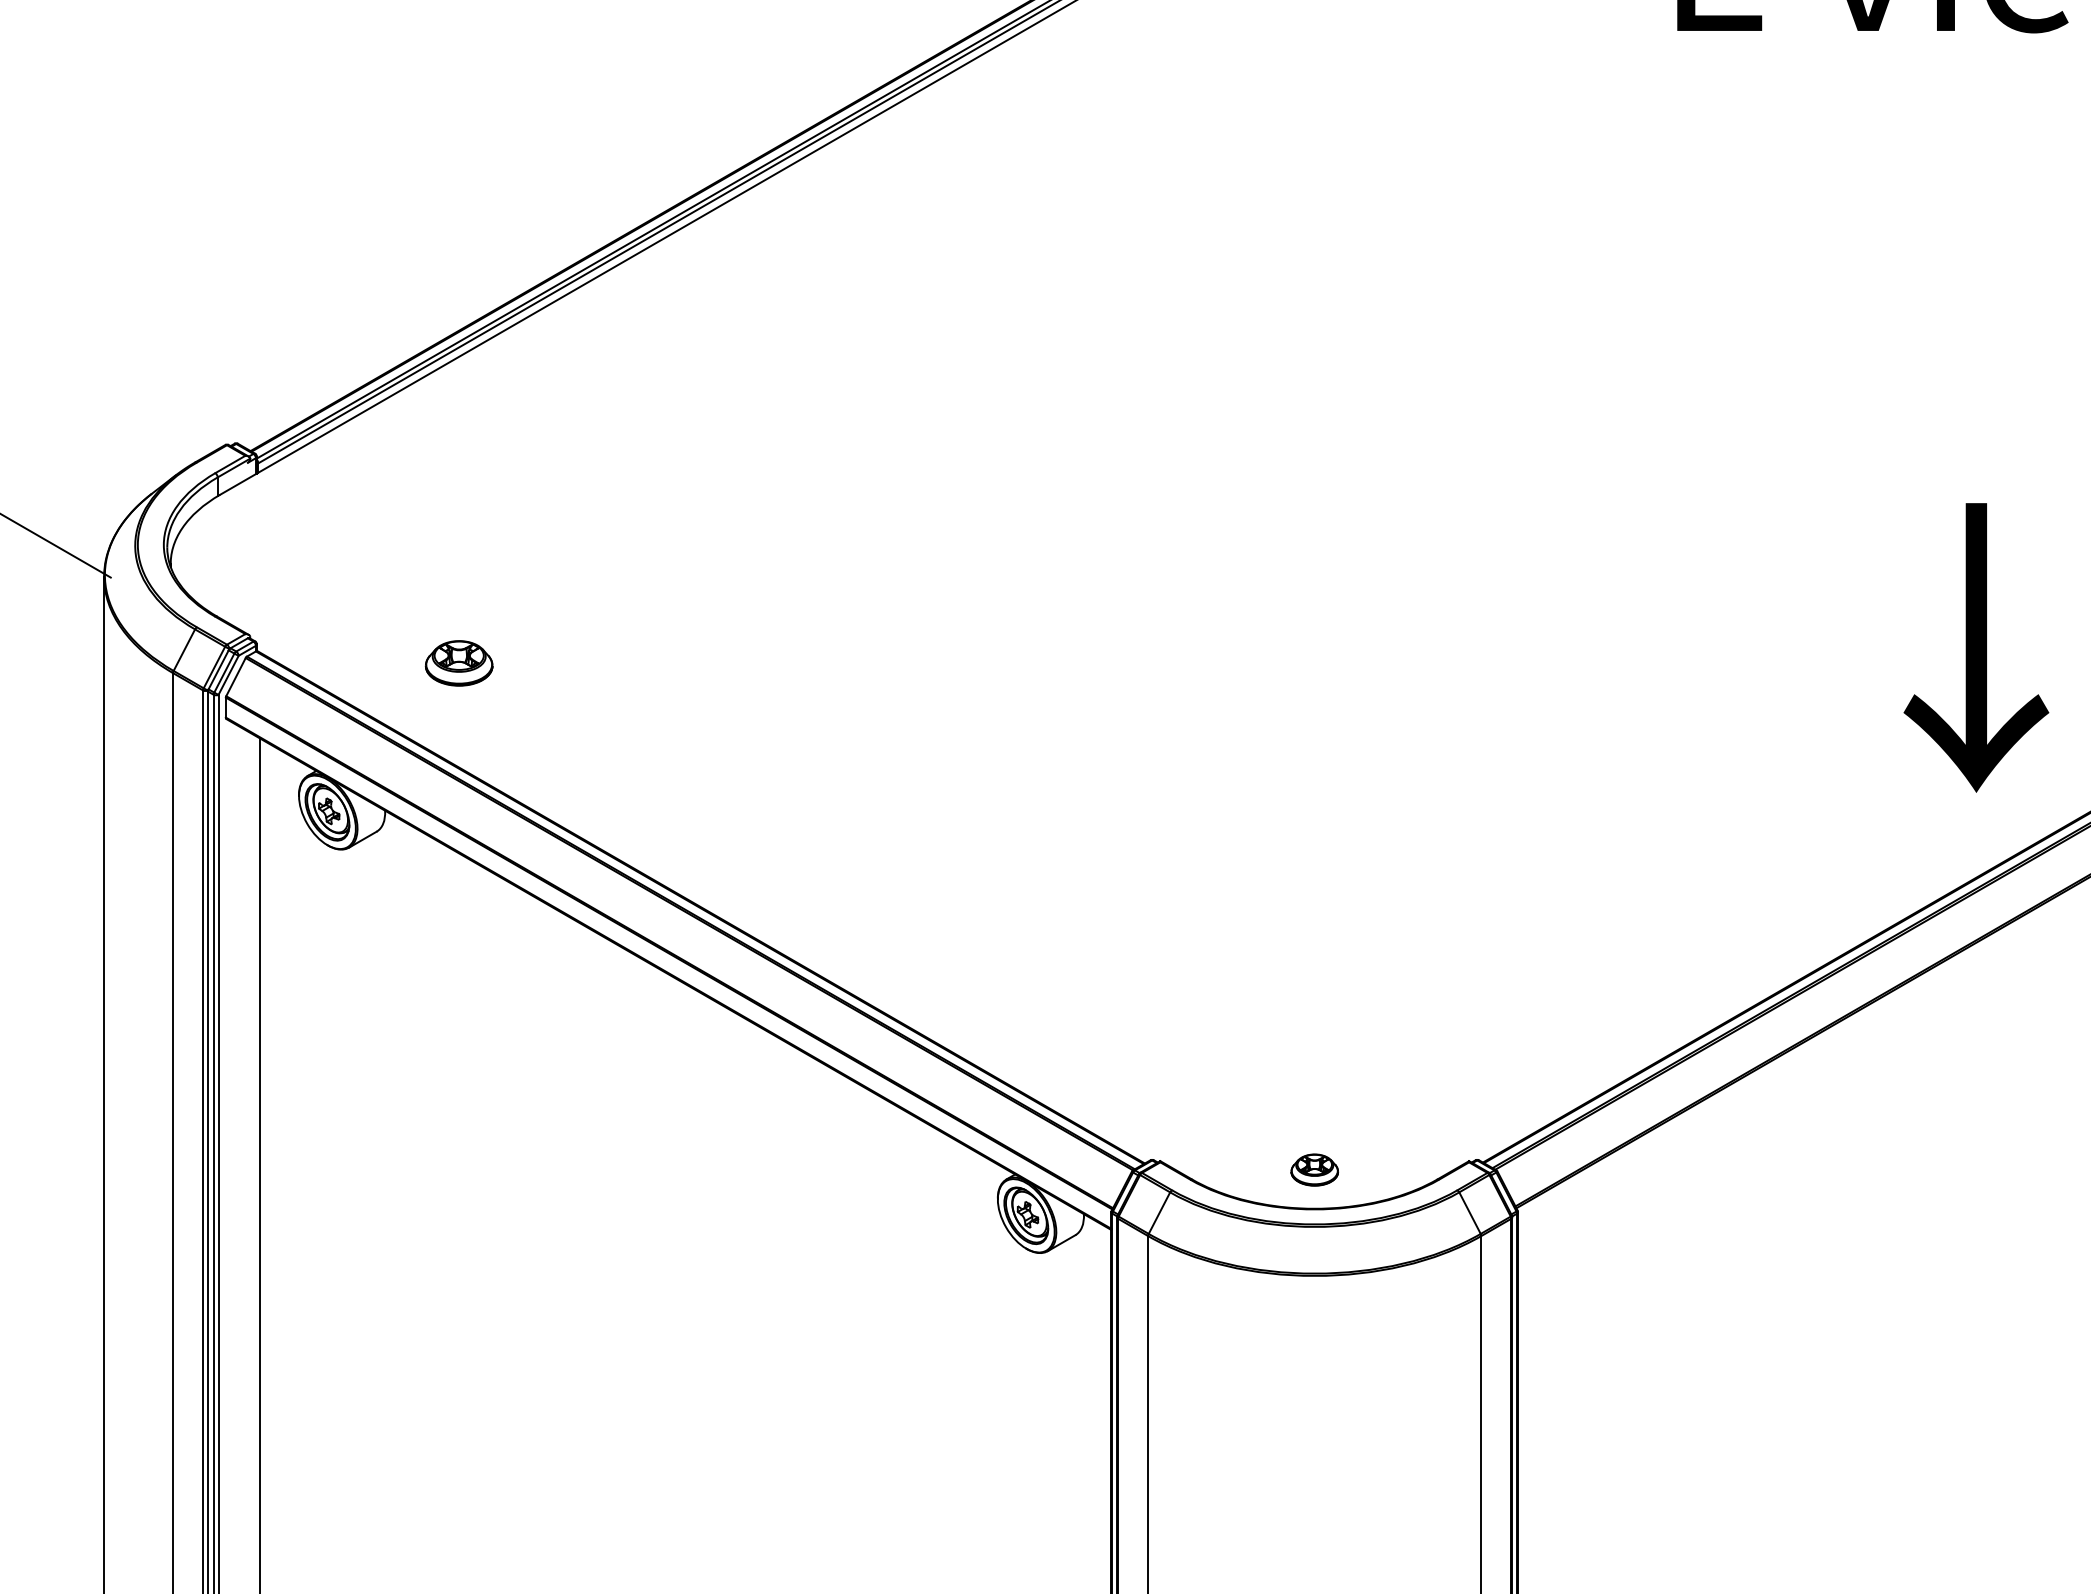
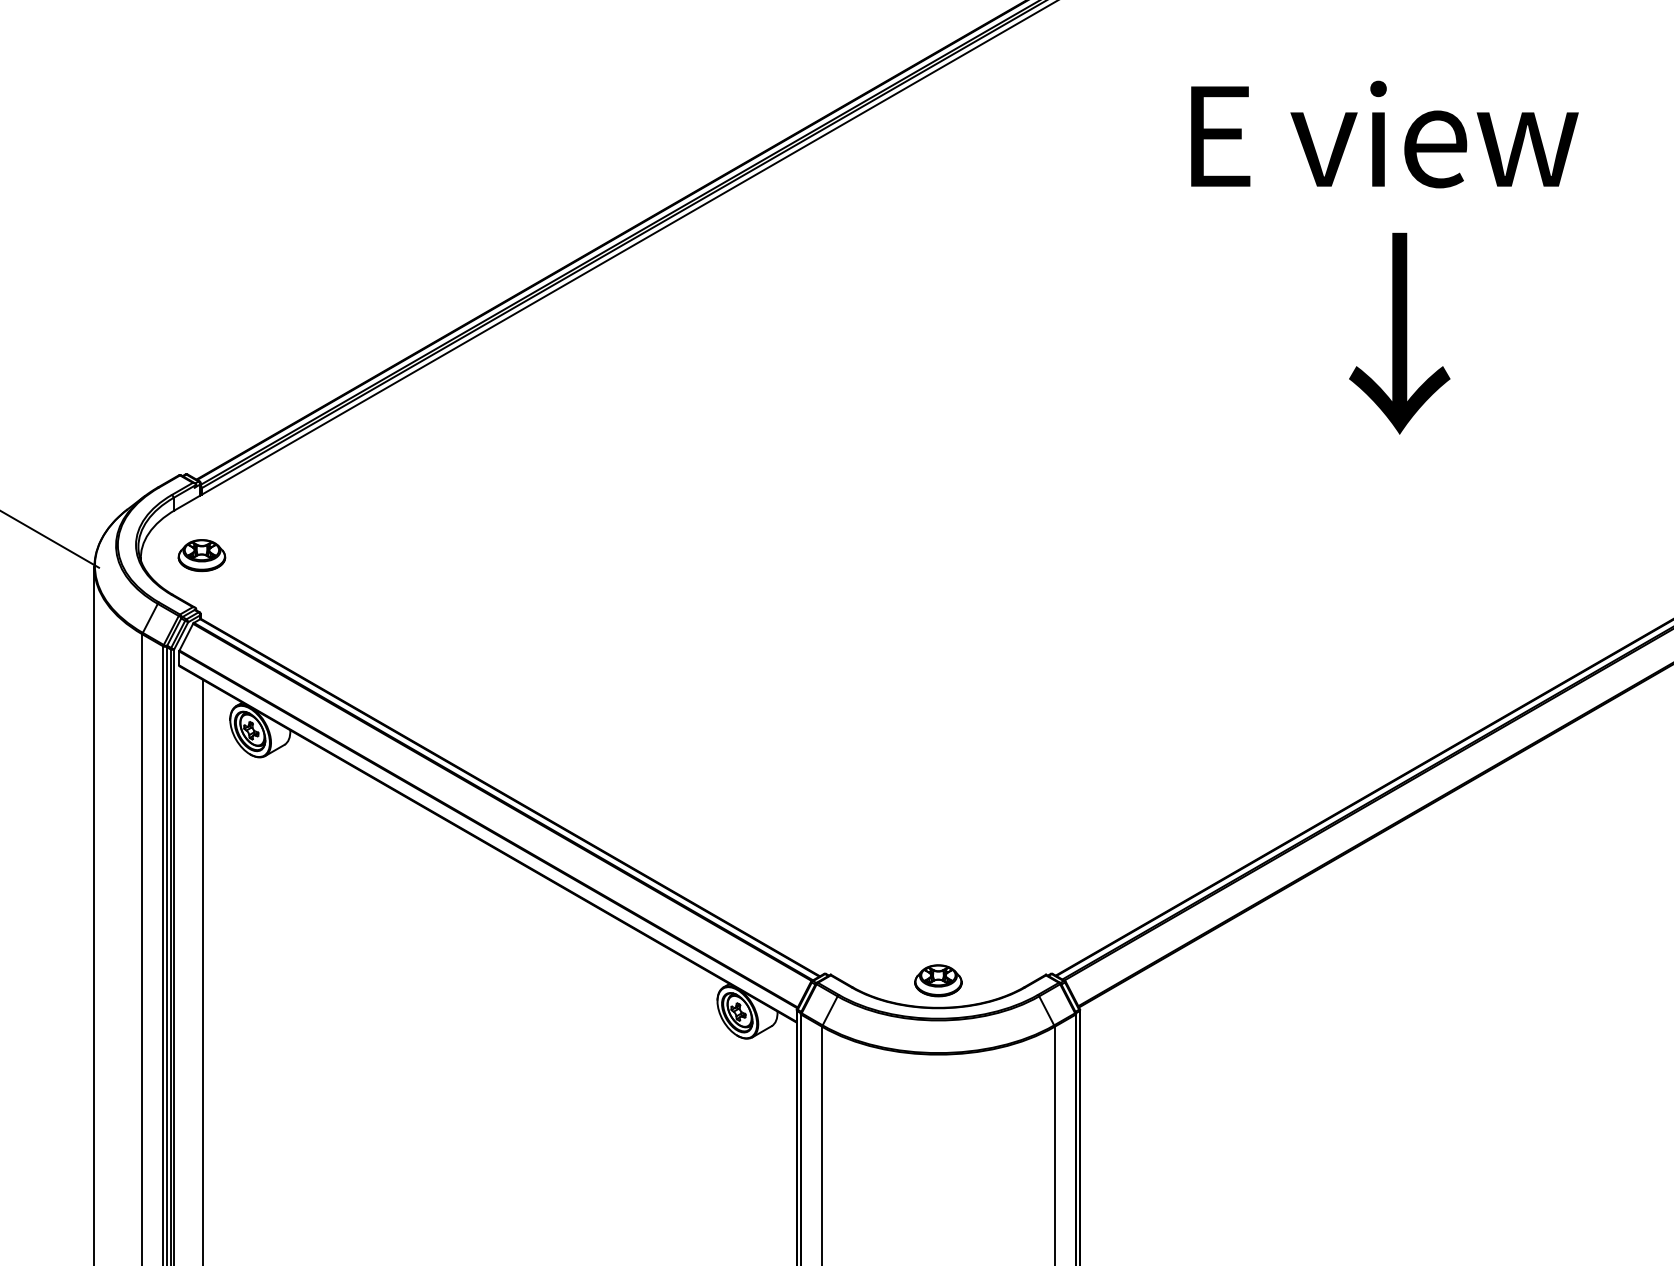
text: (1976, 647) -> (1399, 333), moved
part: (458, 663) -> (201, 555), moved
part: (1314, 1169) -> (938, 980), size x1.43

